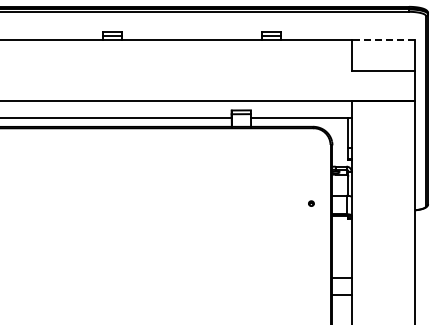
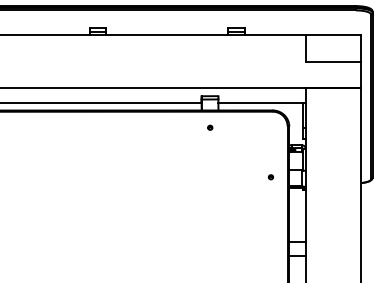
line: (383, 39) -> (333, 34), dashed -> solid
part: (241, 146) -> (210, 127), added

